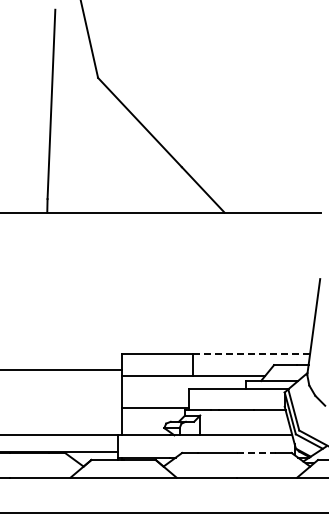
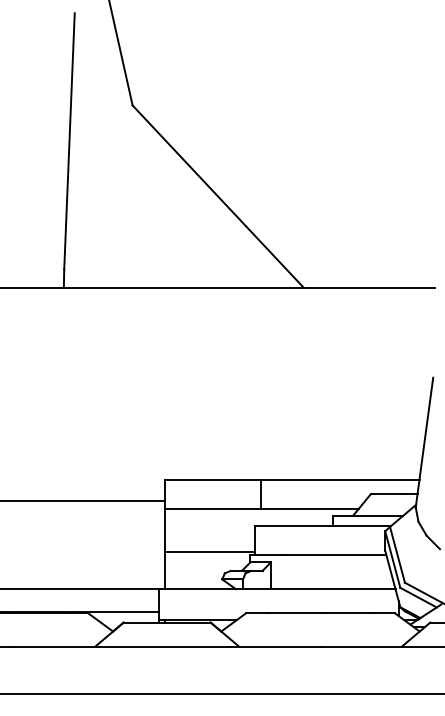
line: (251, 354) -> (340, 479), dashed -> solid
line: (256, 452) -> (347, 612), dashed -> solid

